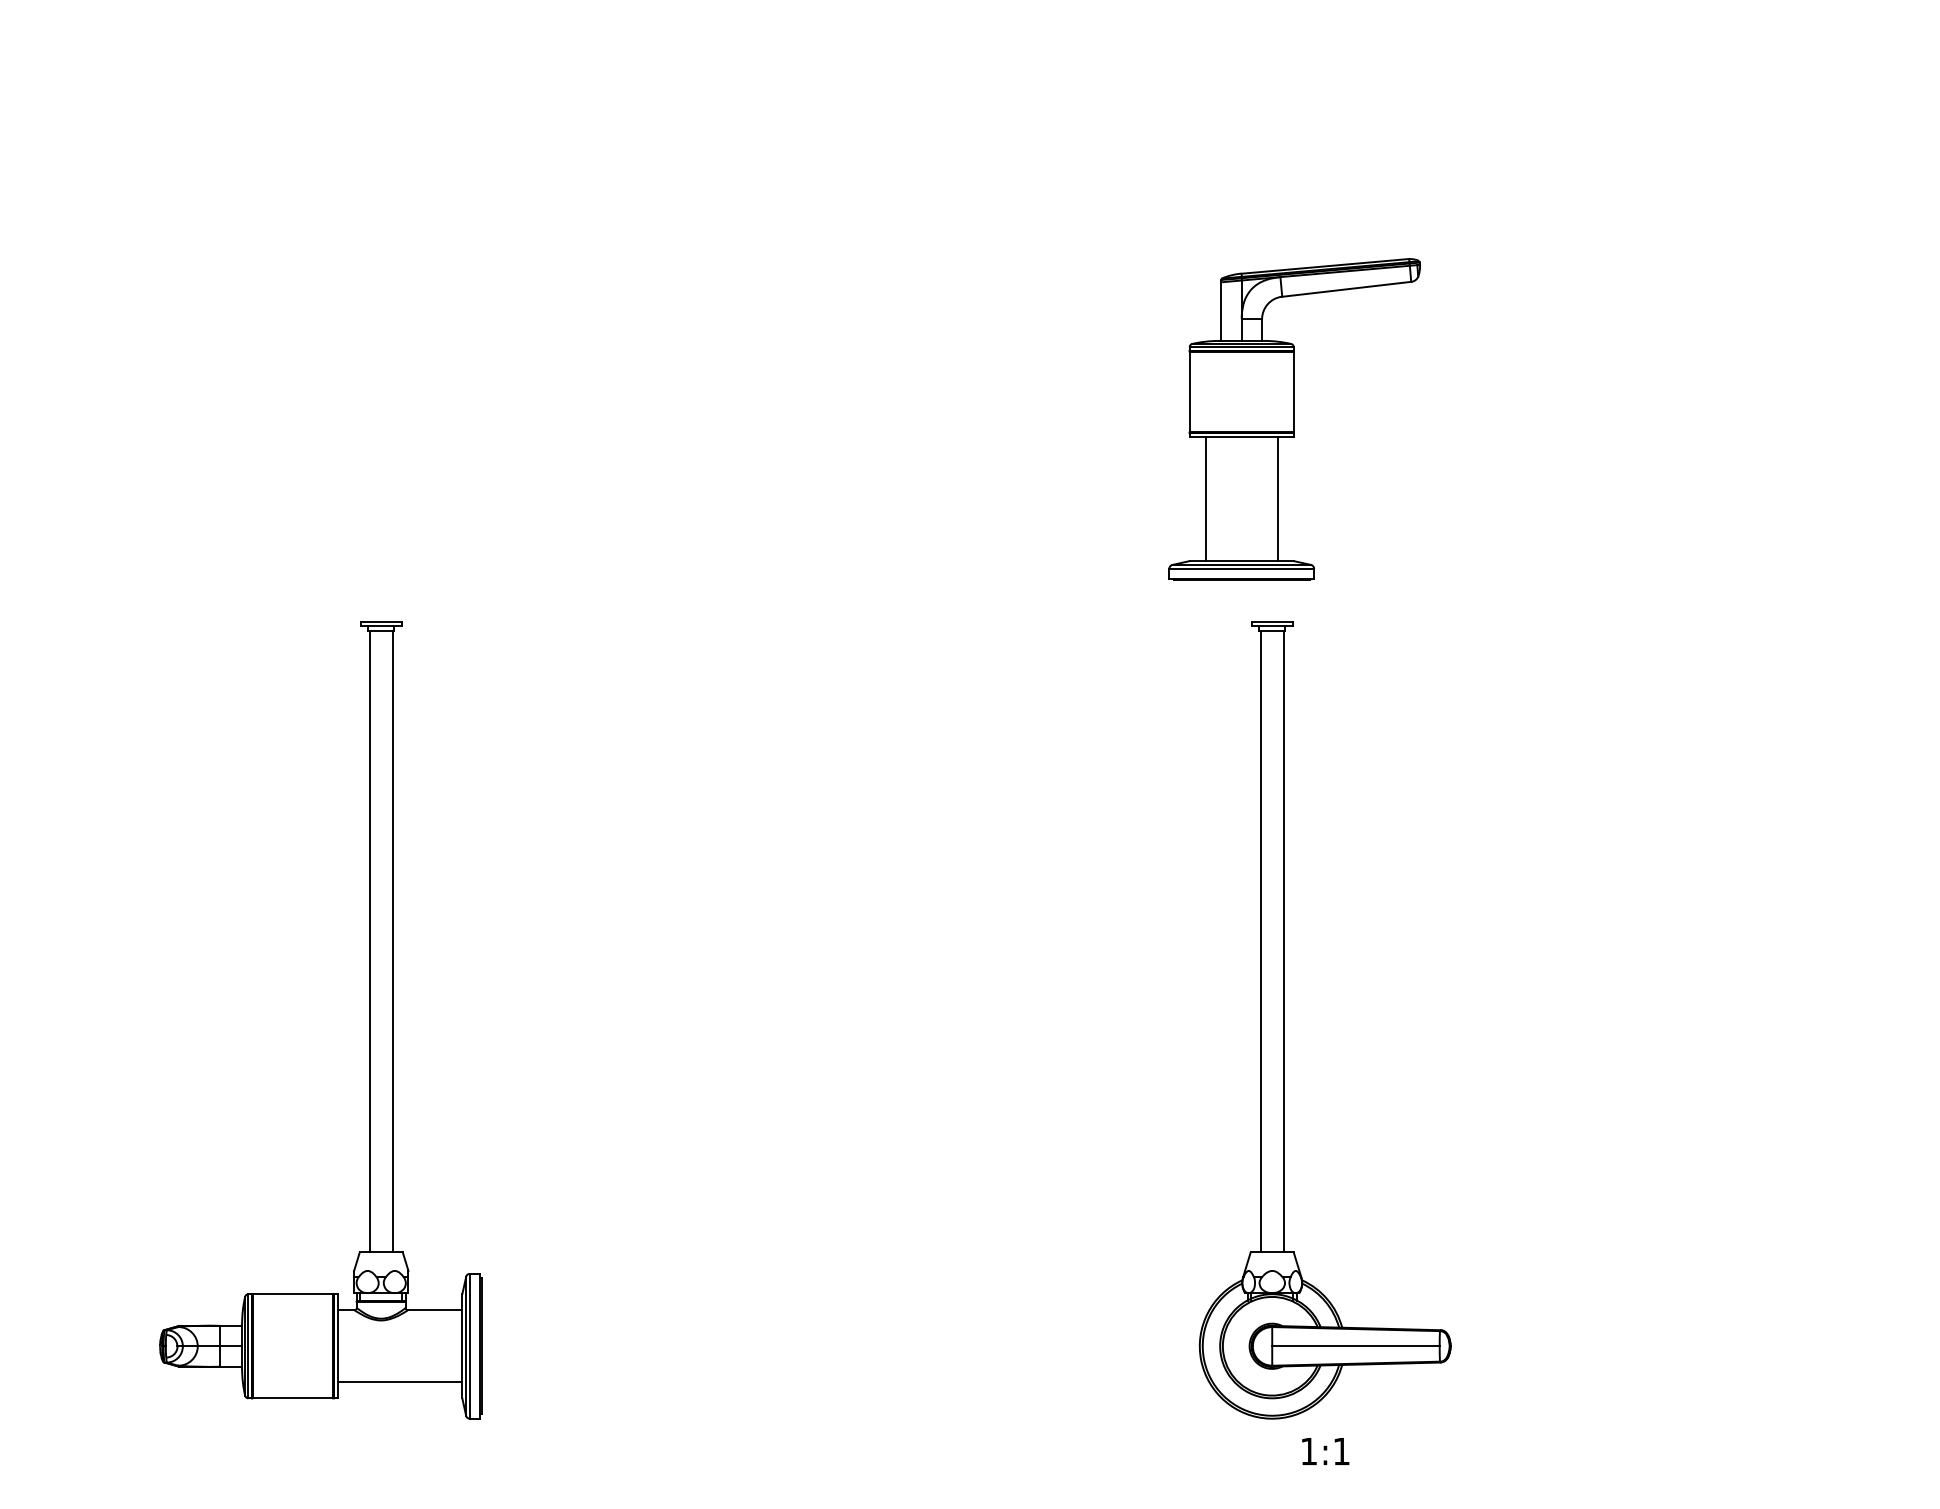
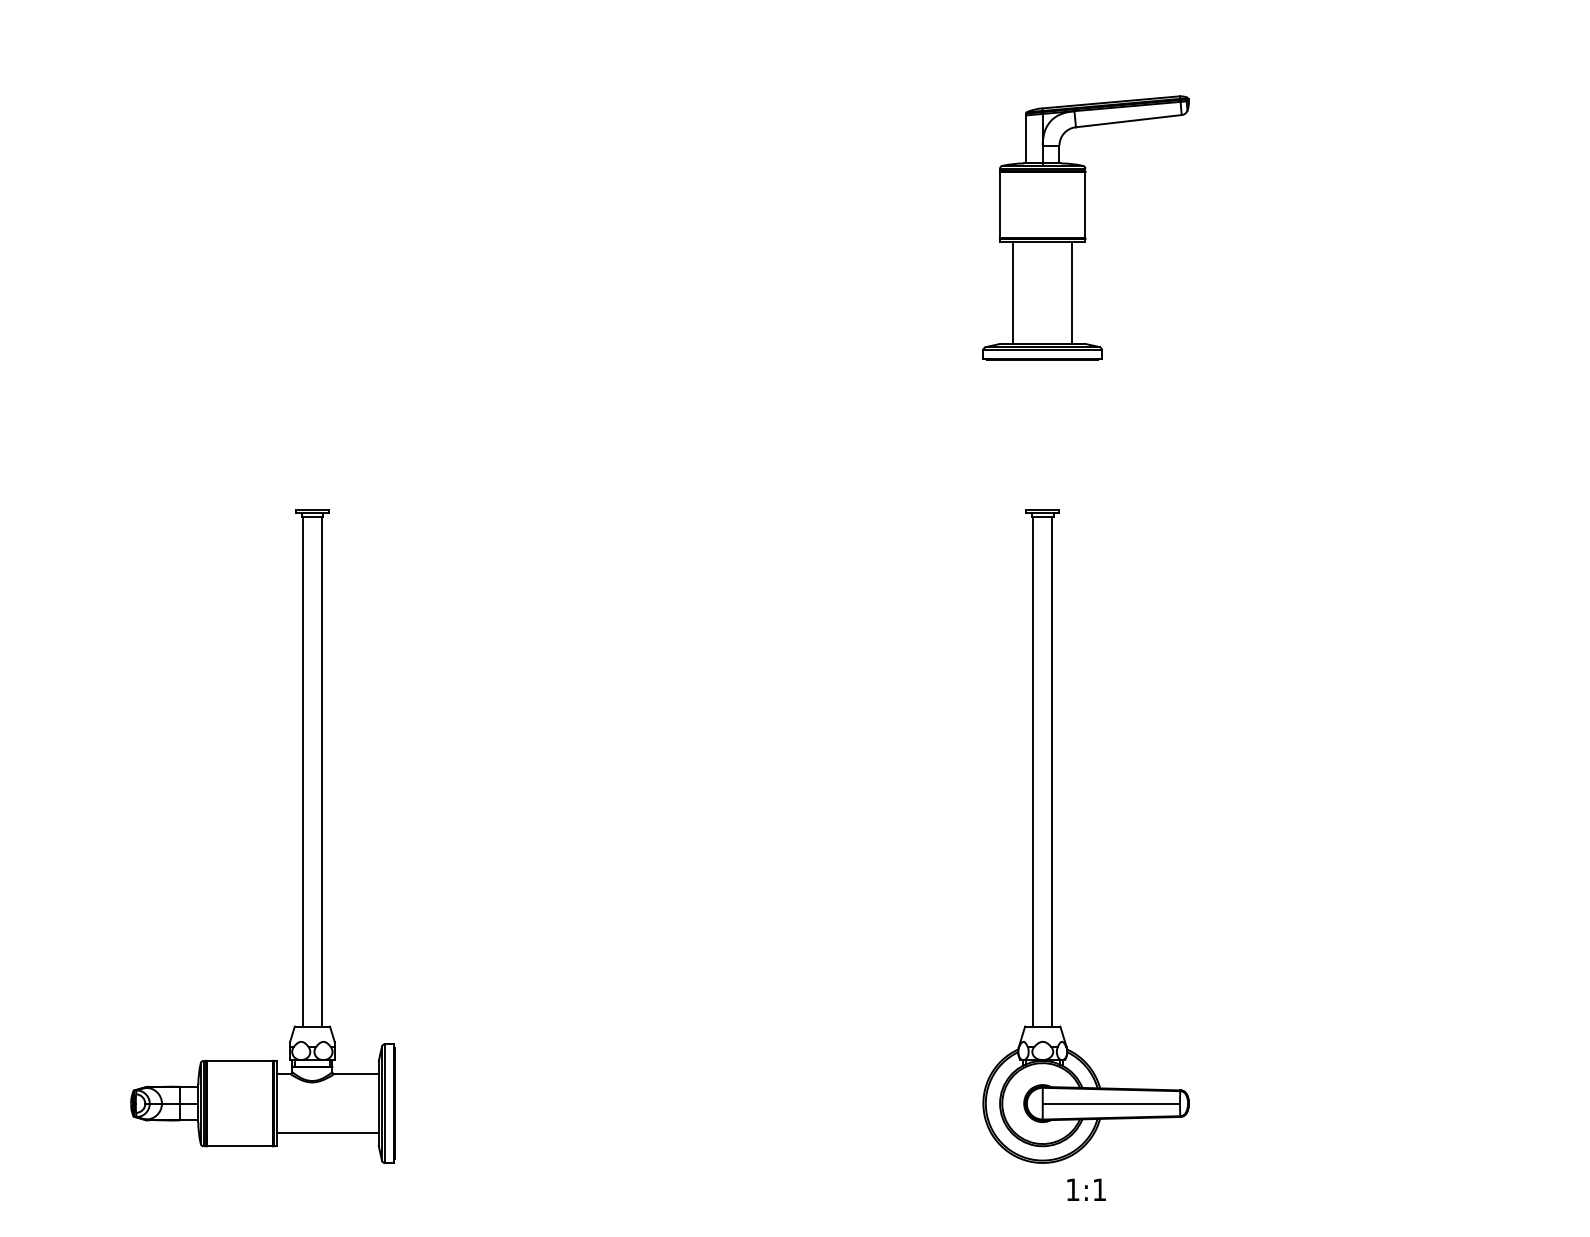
part: (1293, 419) -> (1085, 227), moved

